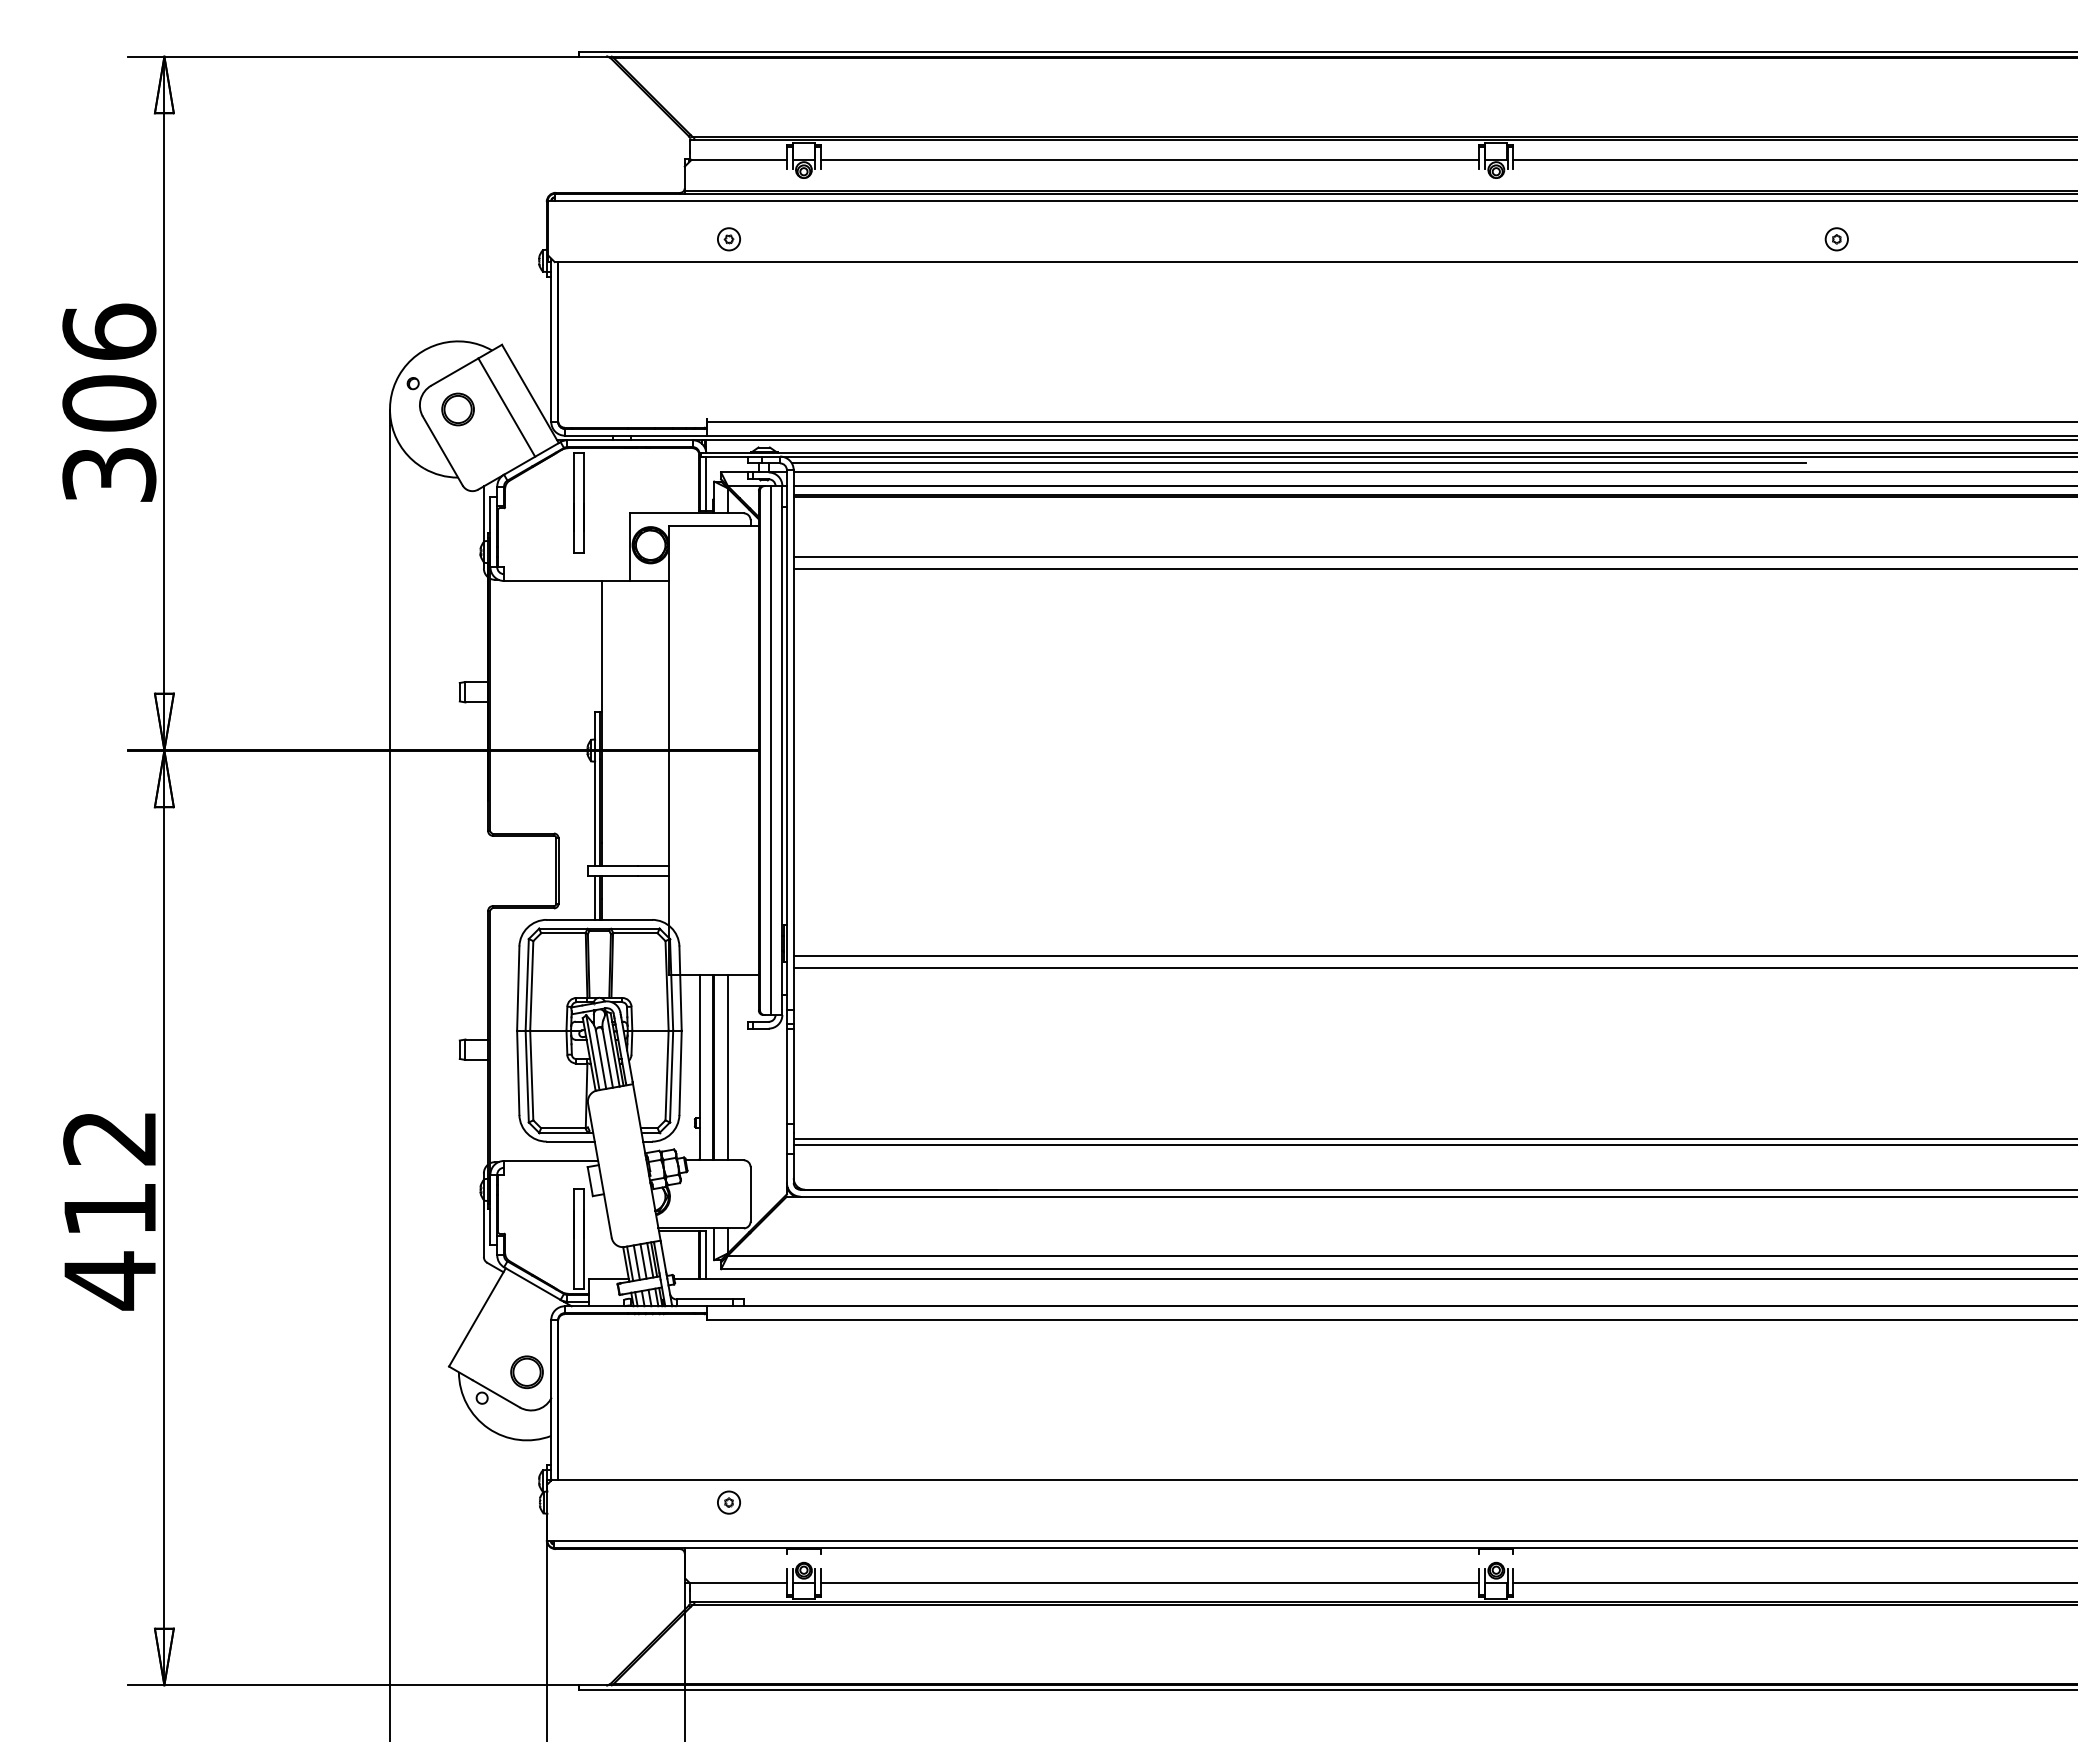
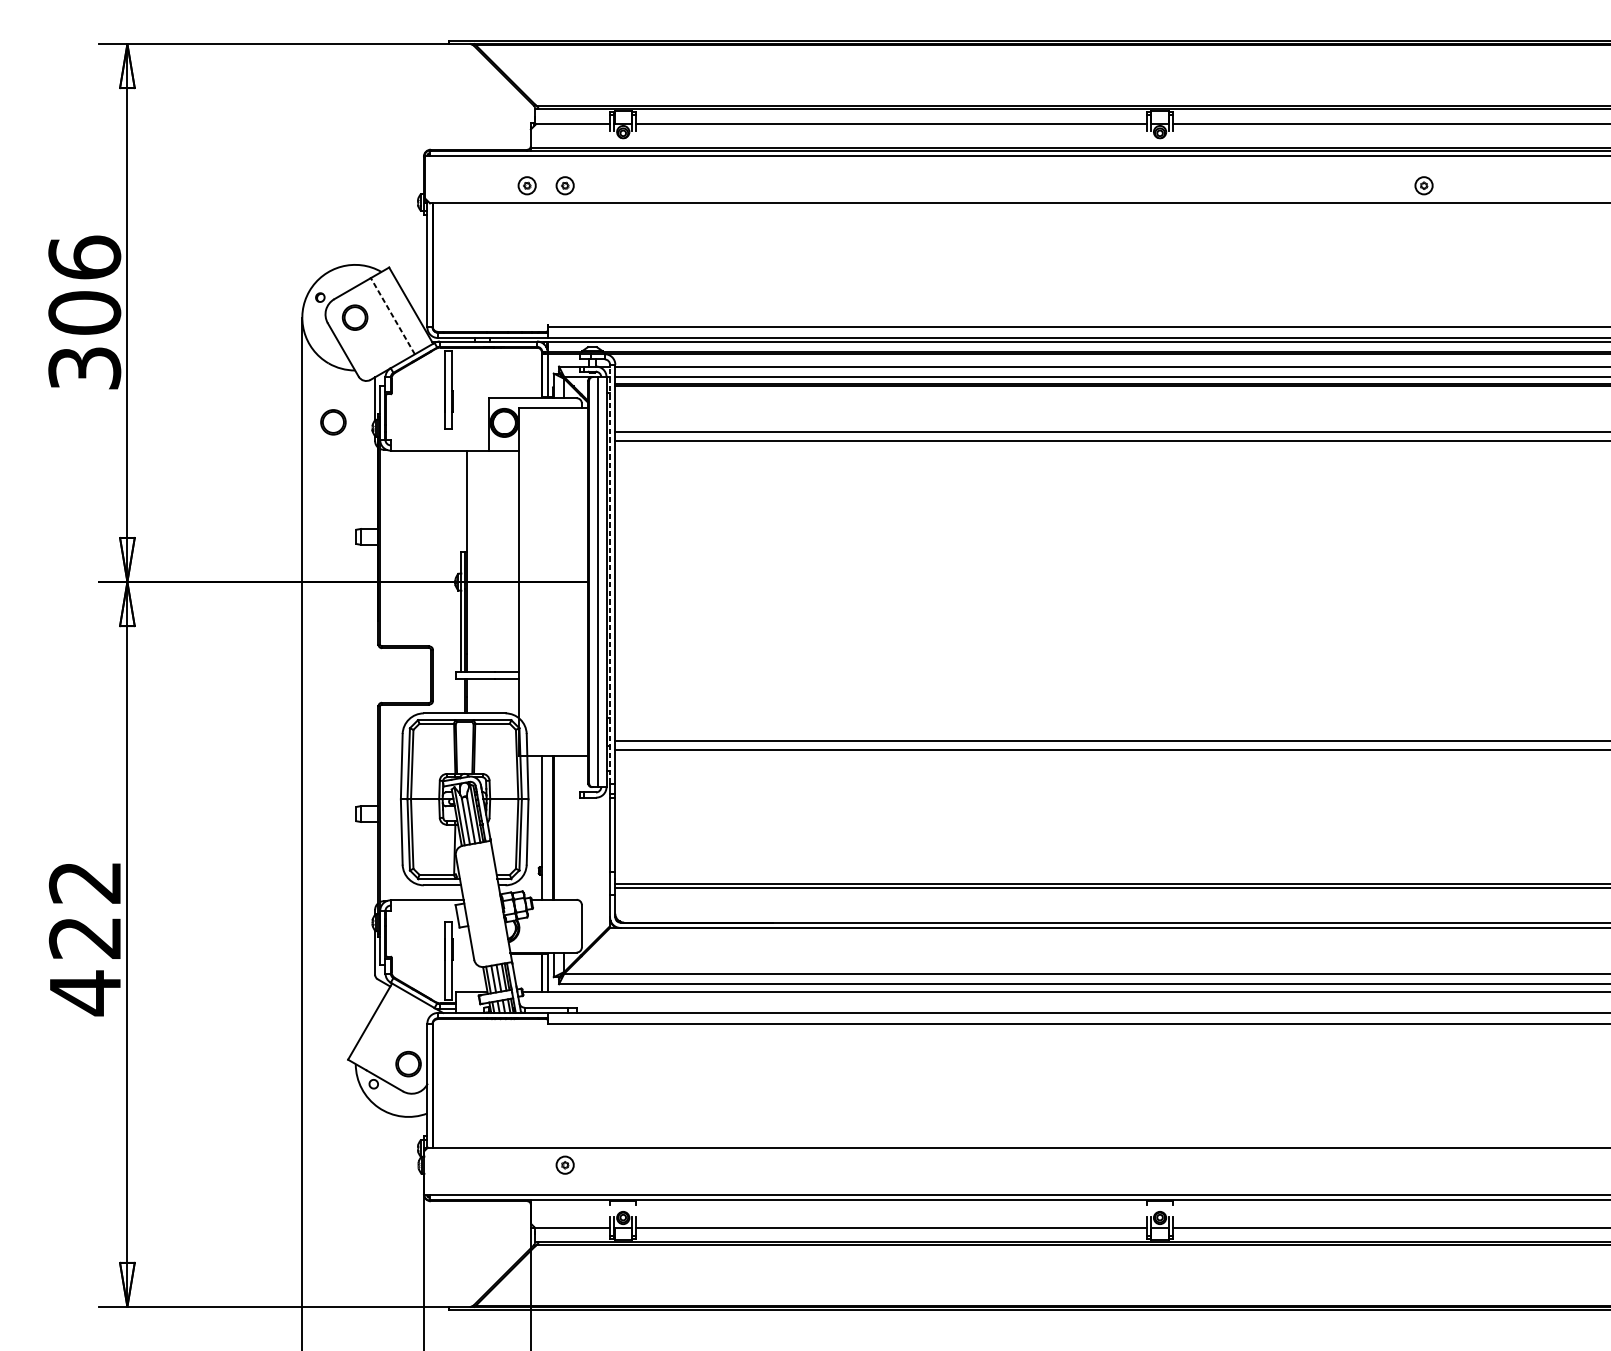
part: (679, 239) -> (526, 185), added
line: (506, 407) -> (392, 316), solid -> dashed
line: (1298, 462) -> (1006, 358), removed
part: (429, 544) -> (332, 422), added
line: (786, 739) -> (609, 573), solid -> dashed
line: (595, 897) -> (461, 696), removed
line: (727, 1067) -> (563, 827), removed
text: (109, 1210) -> (84, 938), 412 -> 422

